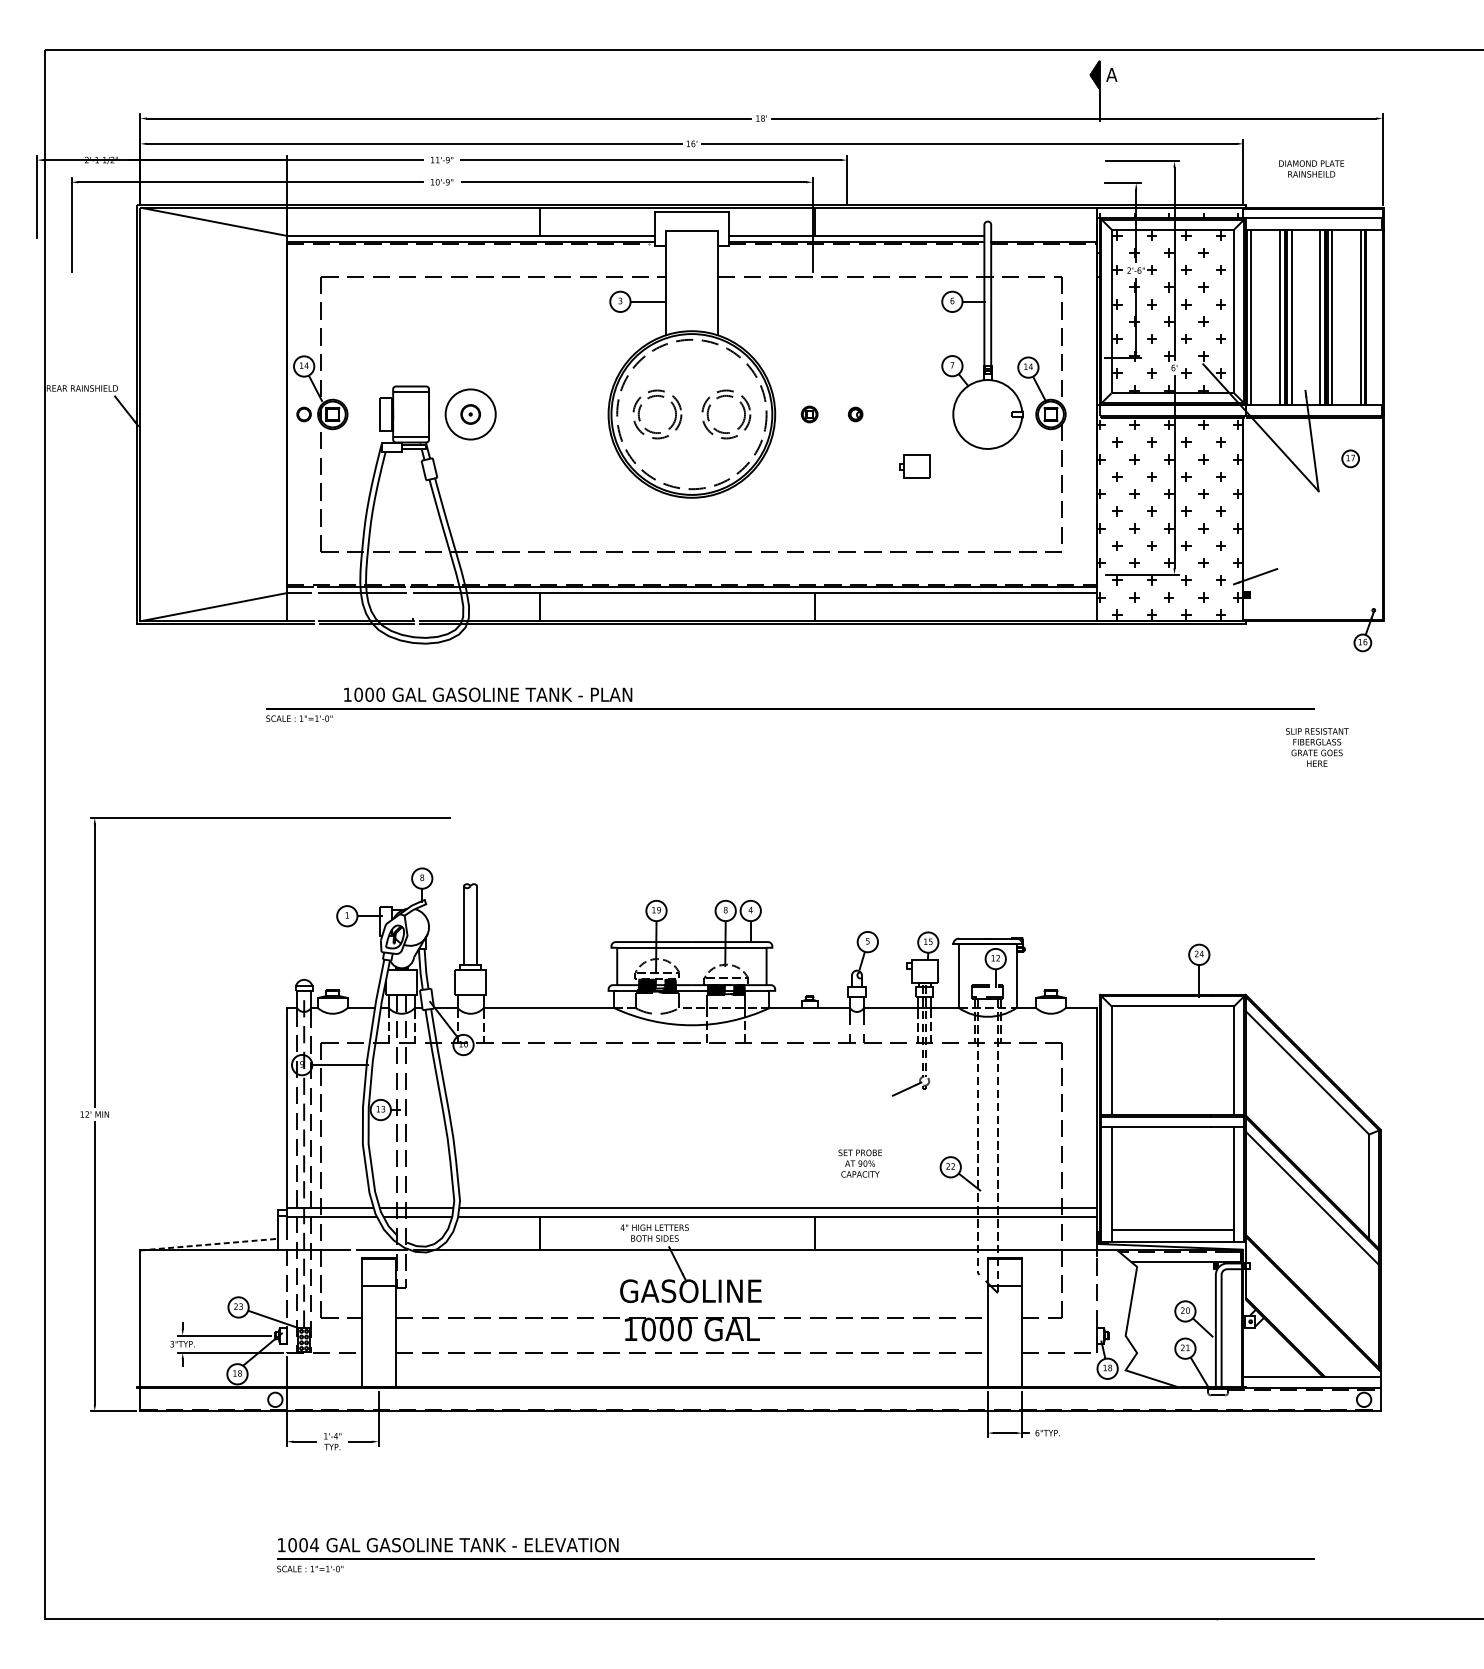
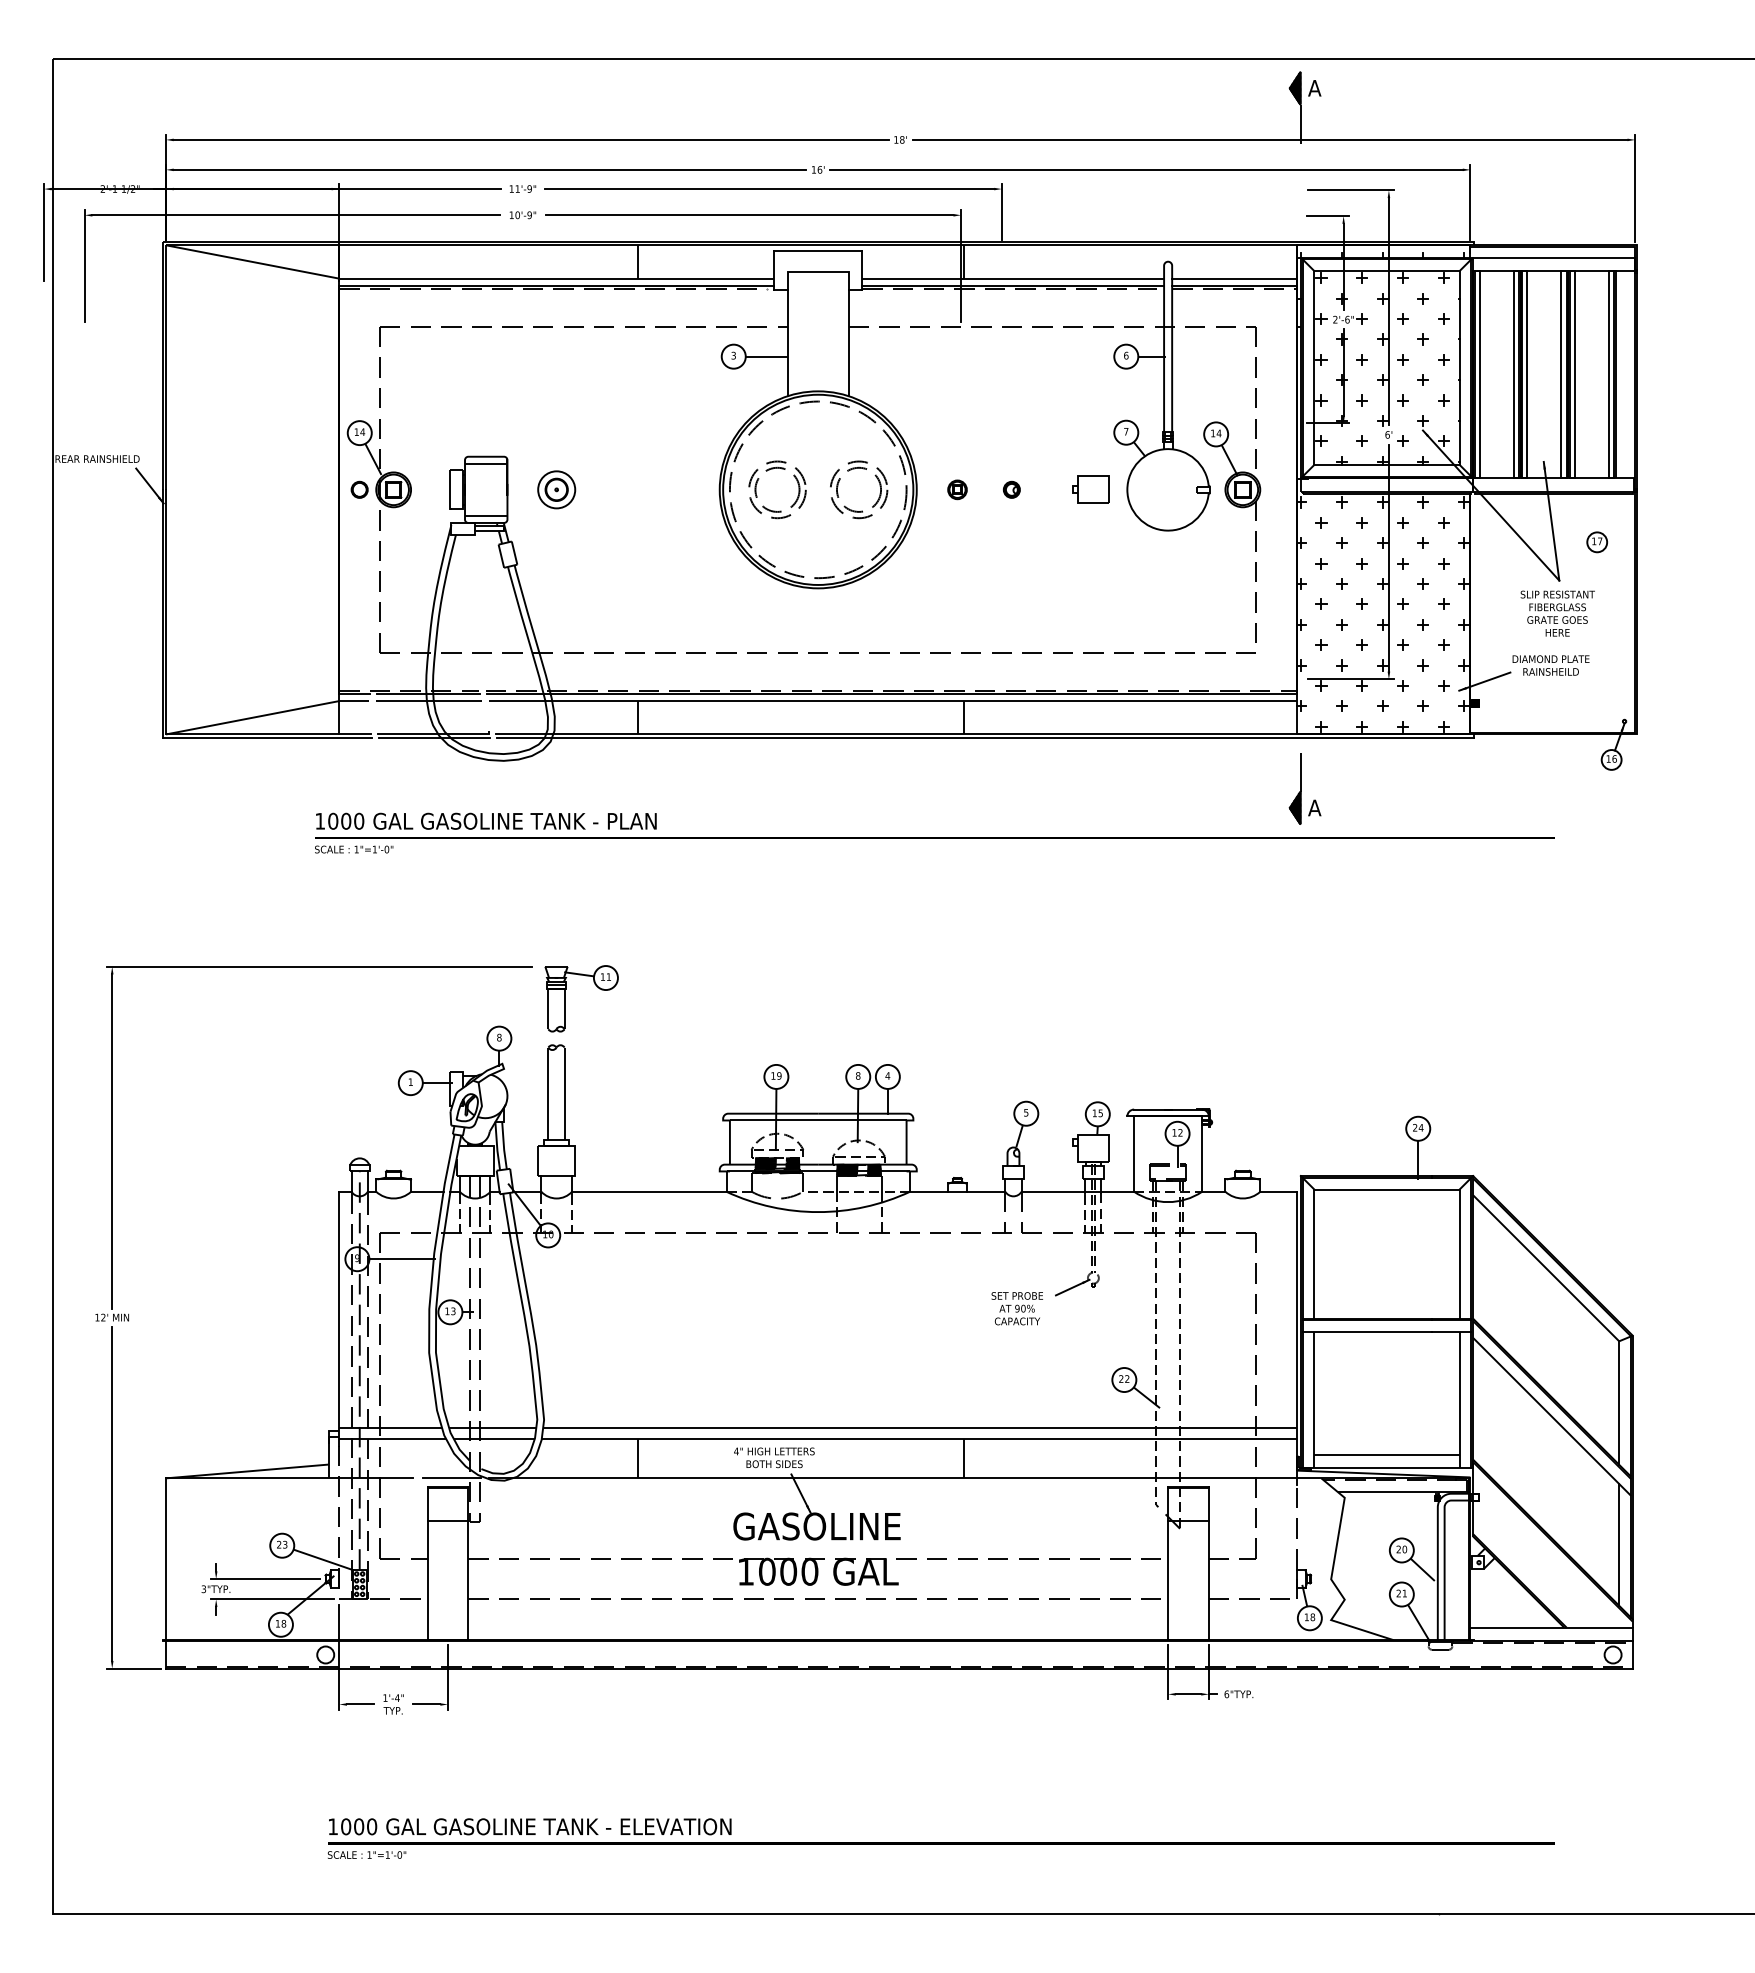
text: (1311, 168) -> (1550, 665), moved
line: (1043, 235) -> (1234, 278), added
circle: (470, 414) -> (556, 489), size x0.62
part: (914, 466) -> (1090, 489), moved
part: (1103, 667) -> (1304, 788), added
text: (488, 694) -> (486, 820), moved
text: (1317, 747) -> (1557, 613), moved
part: (478, 844) -> (565, 998), added
text: (859, 1163) -> (1016, 1308), moved
line: (209, 1244) -> (247, 1471), dashed -> solid
line: (1369, 1306) -> (1619, 1544), added
text: (314, 1544) -> (371, 1826), 1004 -> 1000

